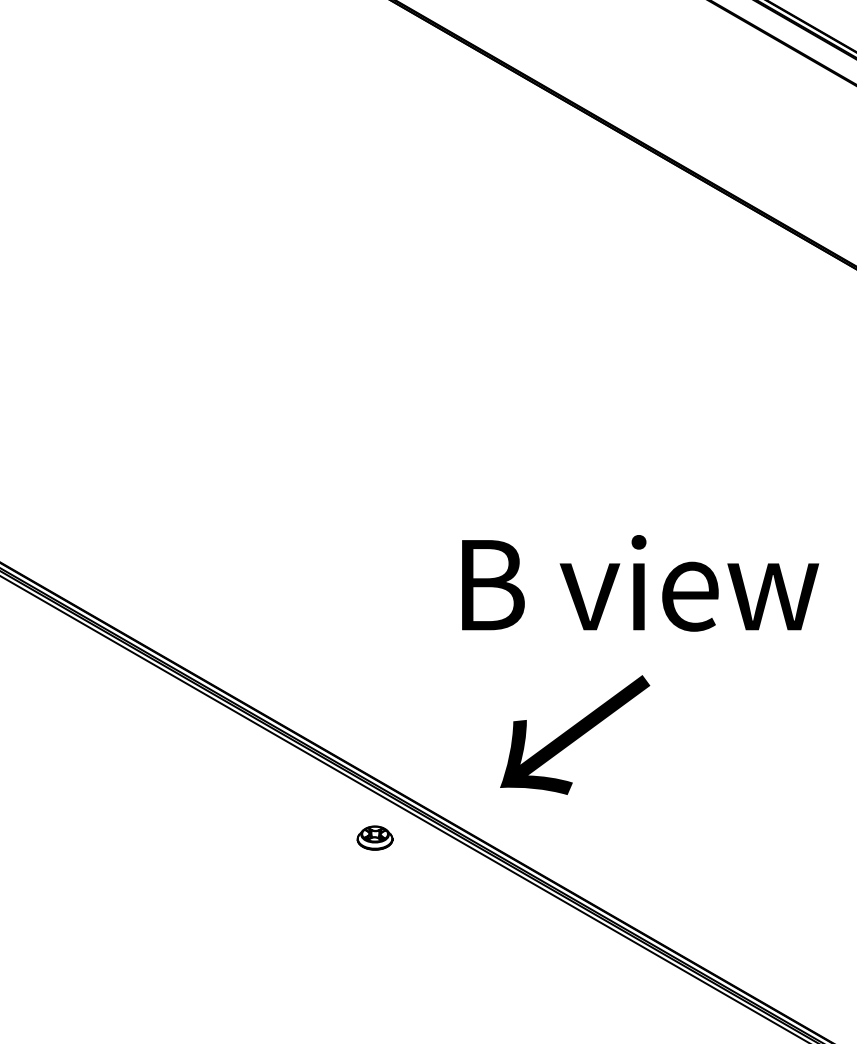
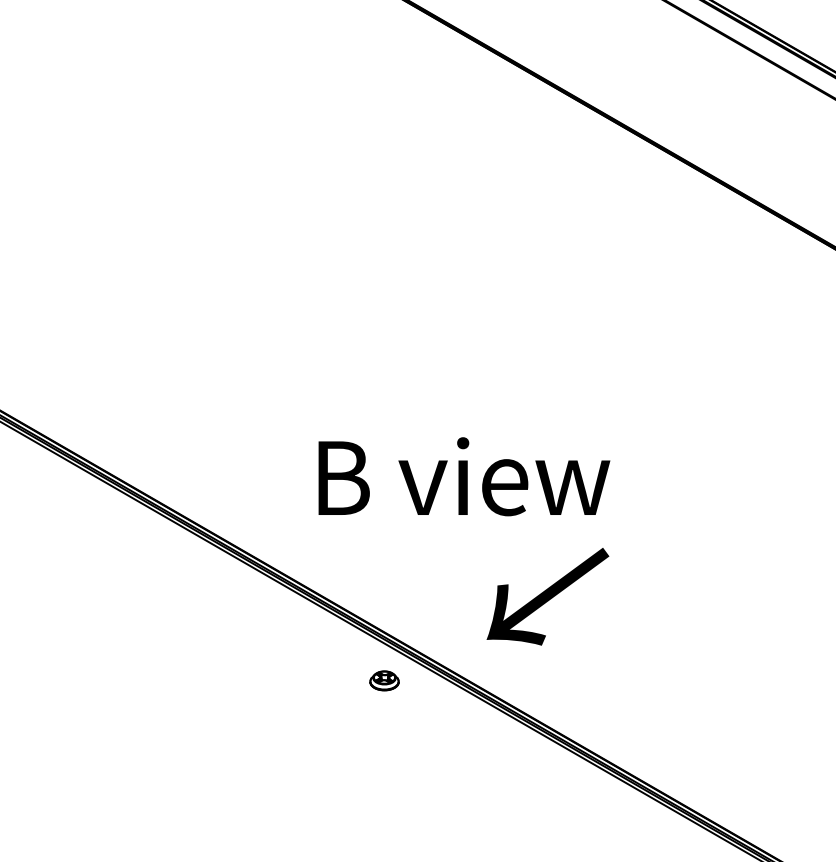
text: (640, 583) -> (464, 476), moved

